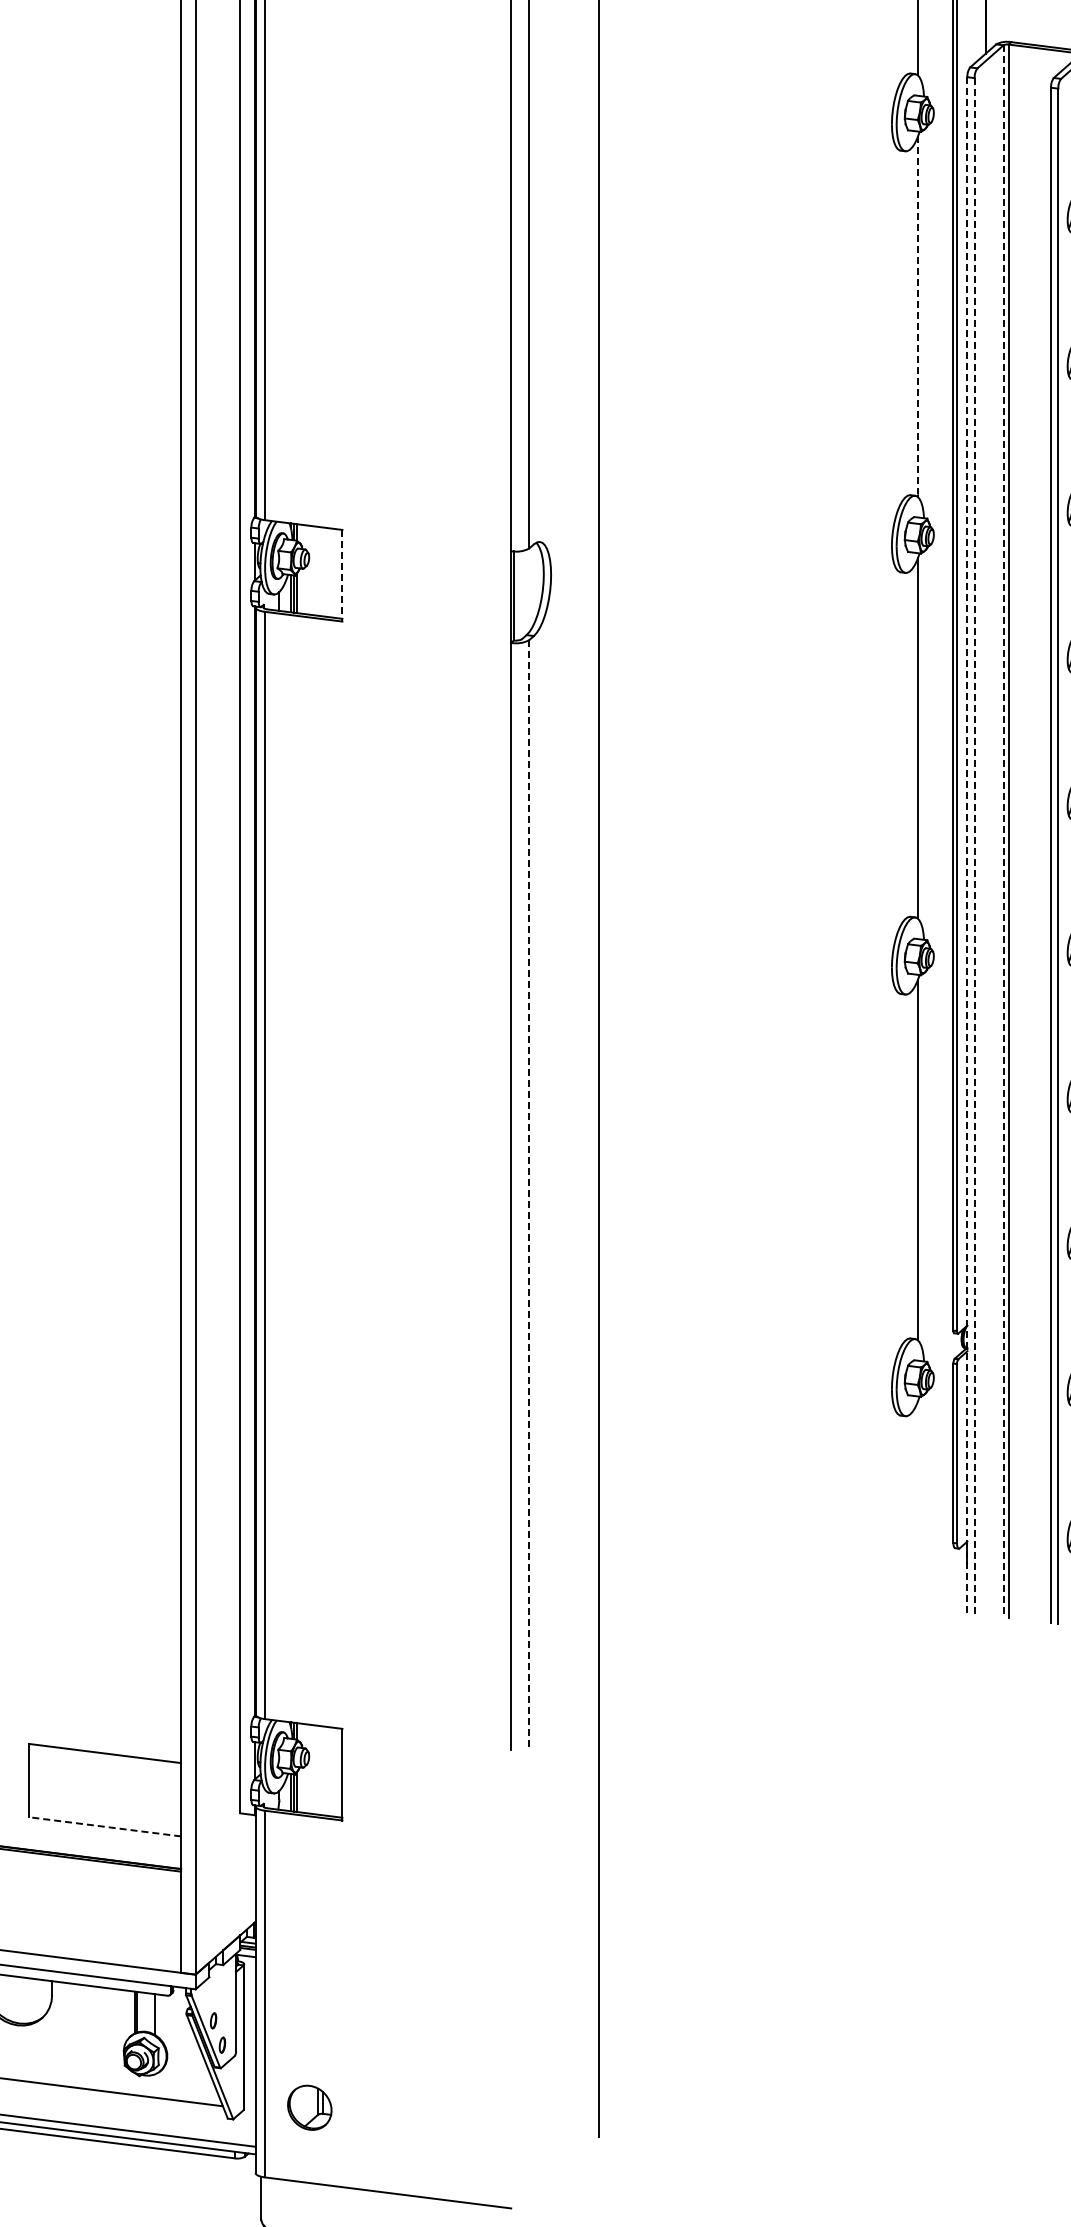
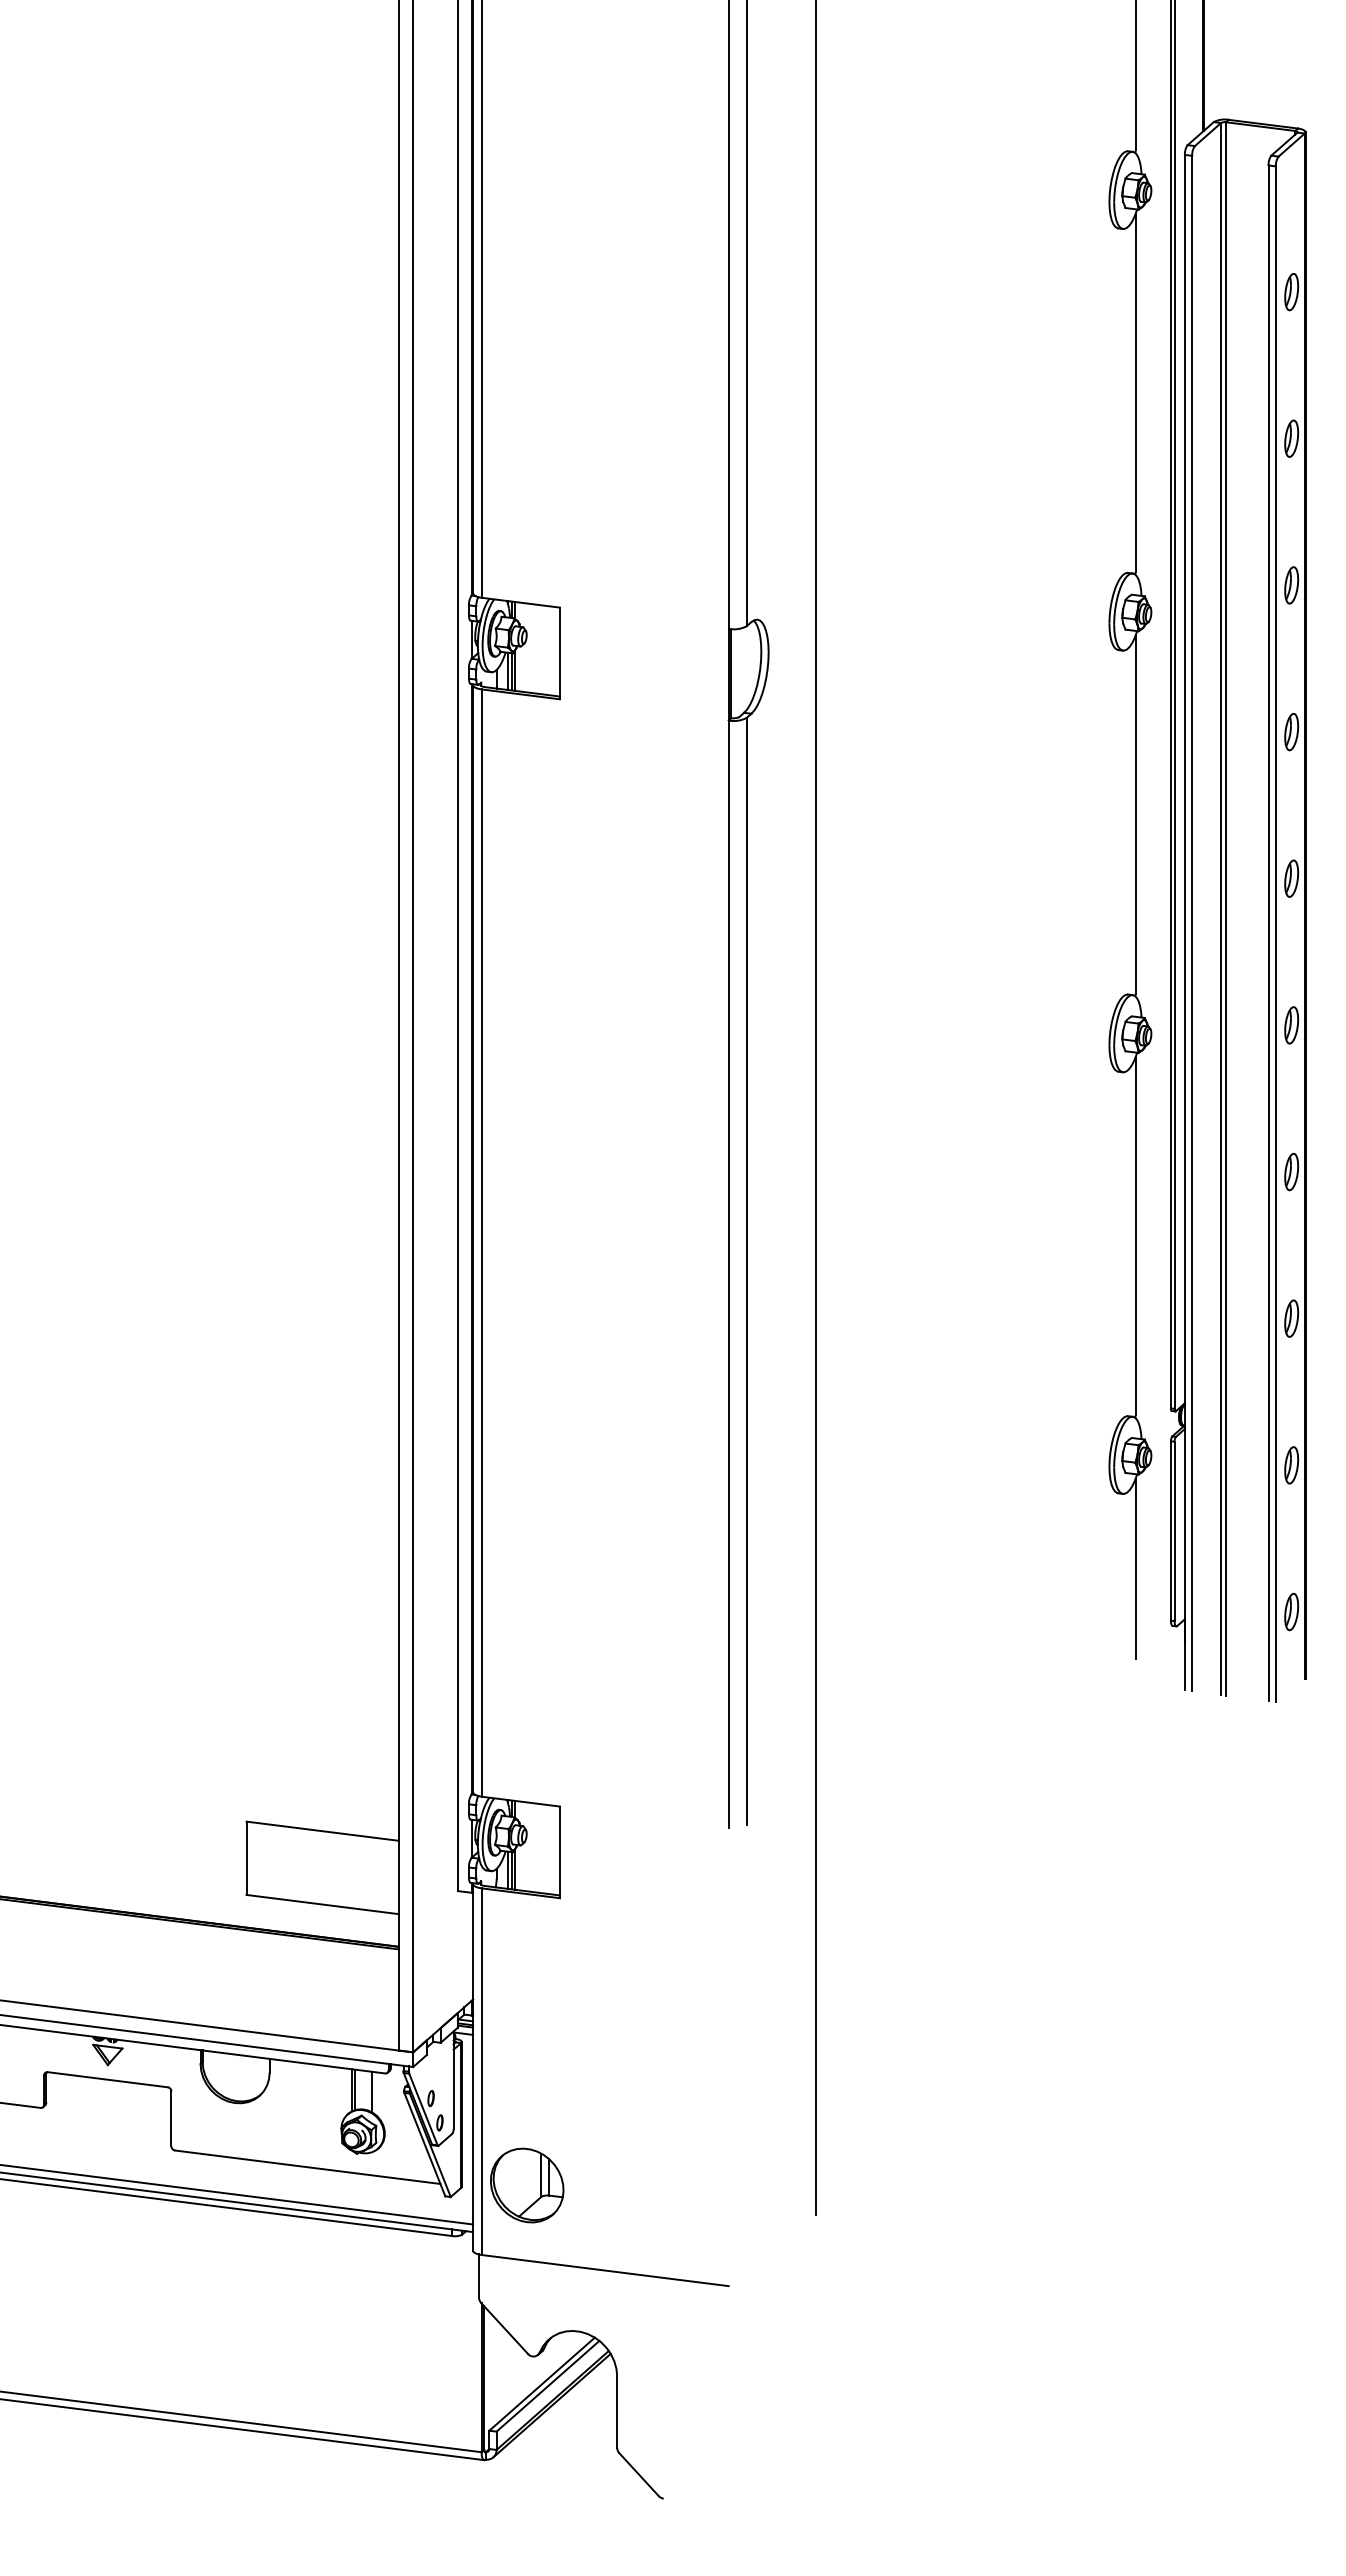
line: (917, 315) -> (1135, 393), dashed -> solid
line: (341, 575) -> (559, 653), dashed -> solid
line: (1003, 830) -> (1221, 908), dashed -> solid
line: (966, 844) -> (1184, 922), dashed -> solid
line: (974, 845) -> (1192, 923), dashed -> solid
line: (528, 1193) -> (746, 1271), dashed -> solid
line: (917, 1491) -> (1135, 1569), added
line: (104, 1826) -> (322, 1904), dashed -> solid
part: (309, 2107) -> (527, 2185), size x1.67

